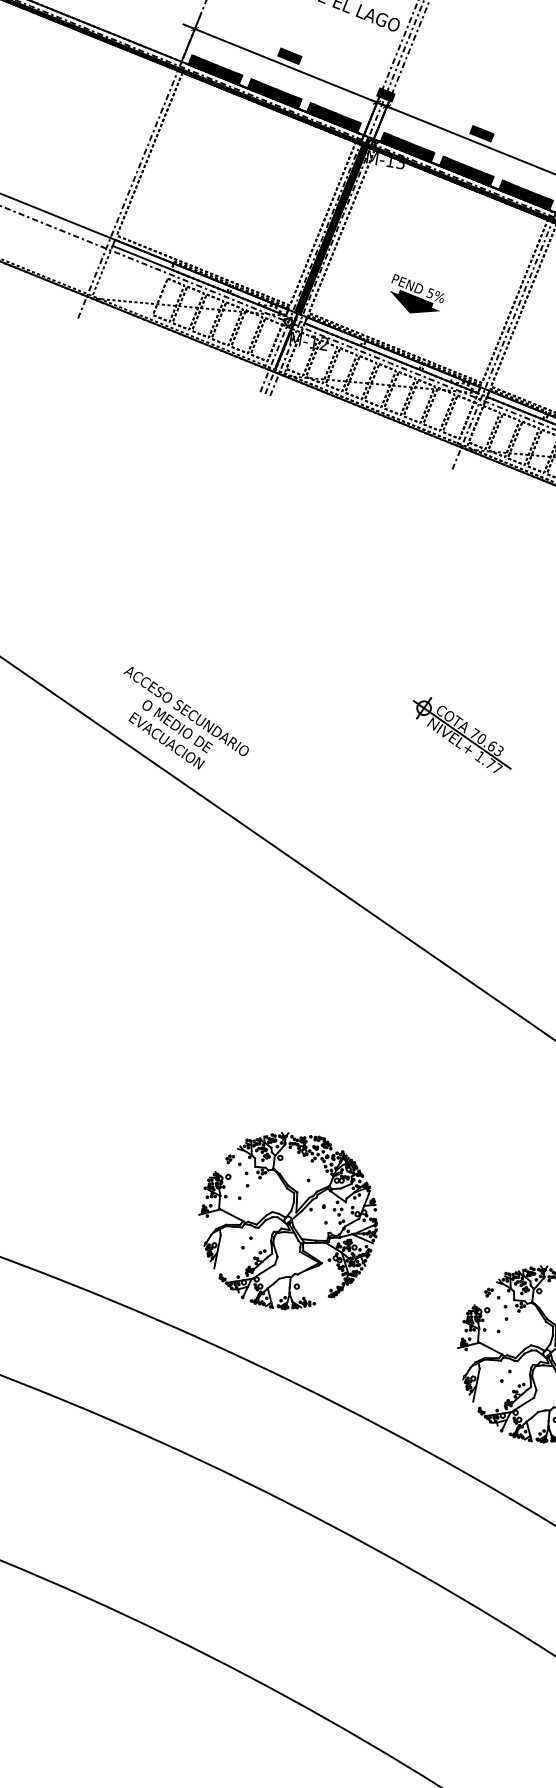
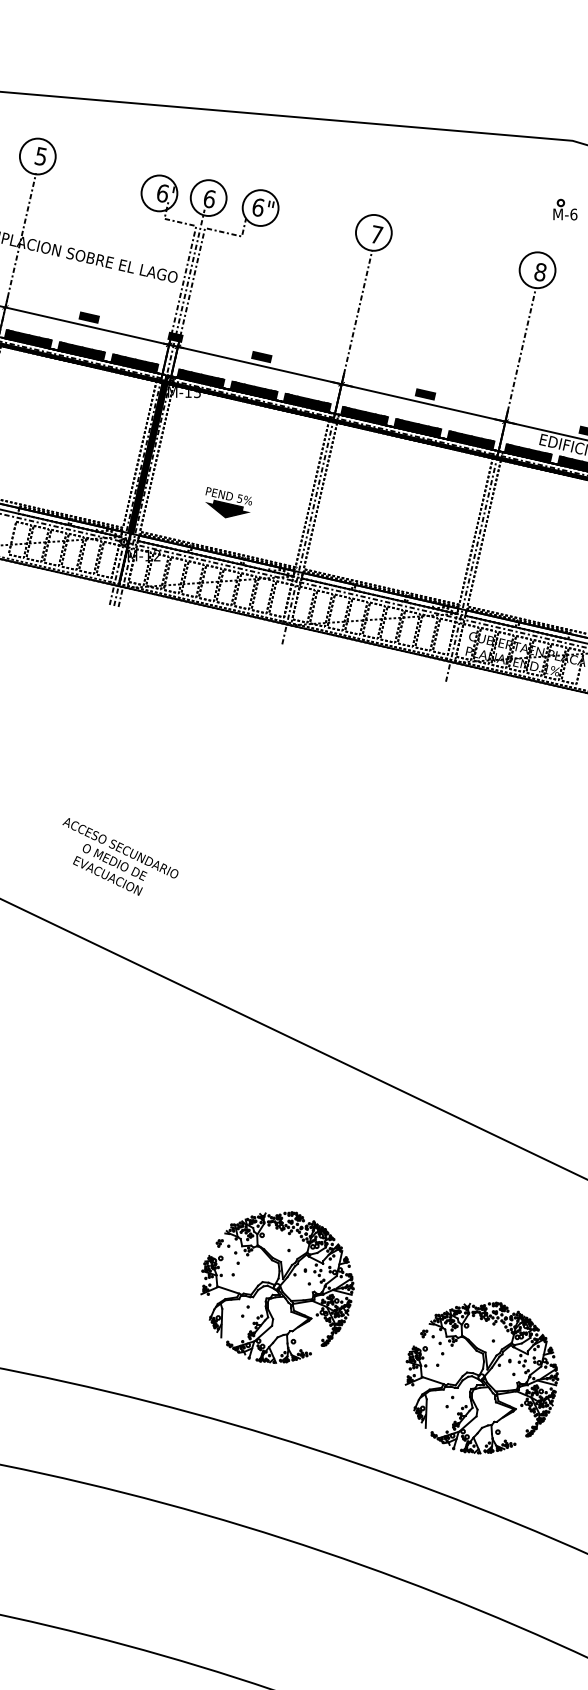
text: (184, 720) -> (120, 856), moved
part: (462, 734) -> (326, 866), removed
part: (288, 1221) -> (277, 1287), moved

